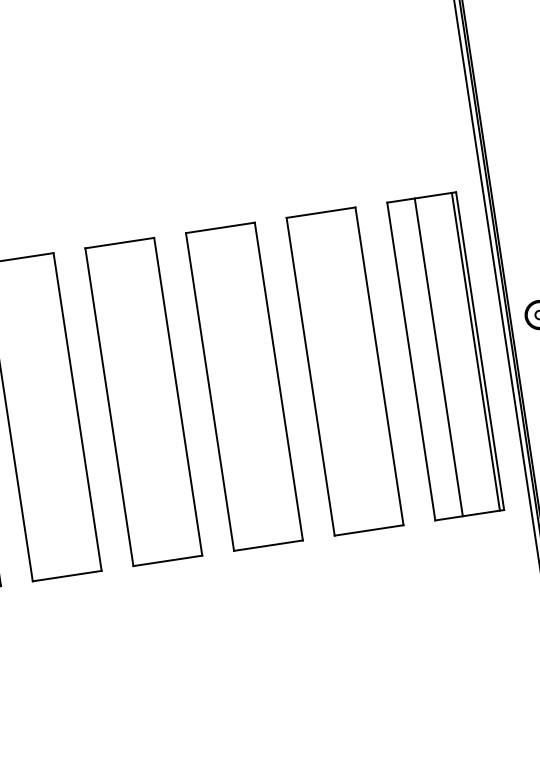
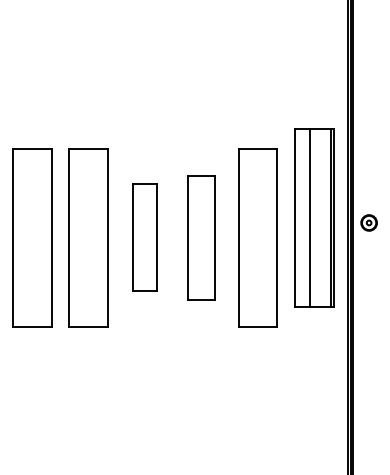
part: (446, 355) -> (314, 217), moved
part: (244, 386) -> (201, 237), size x0.7
part: (142, 401) -> (144, 237), size x0.6

